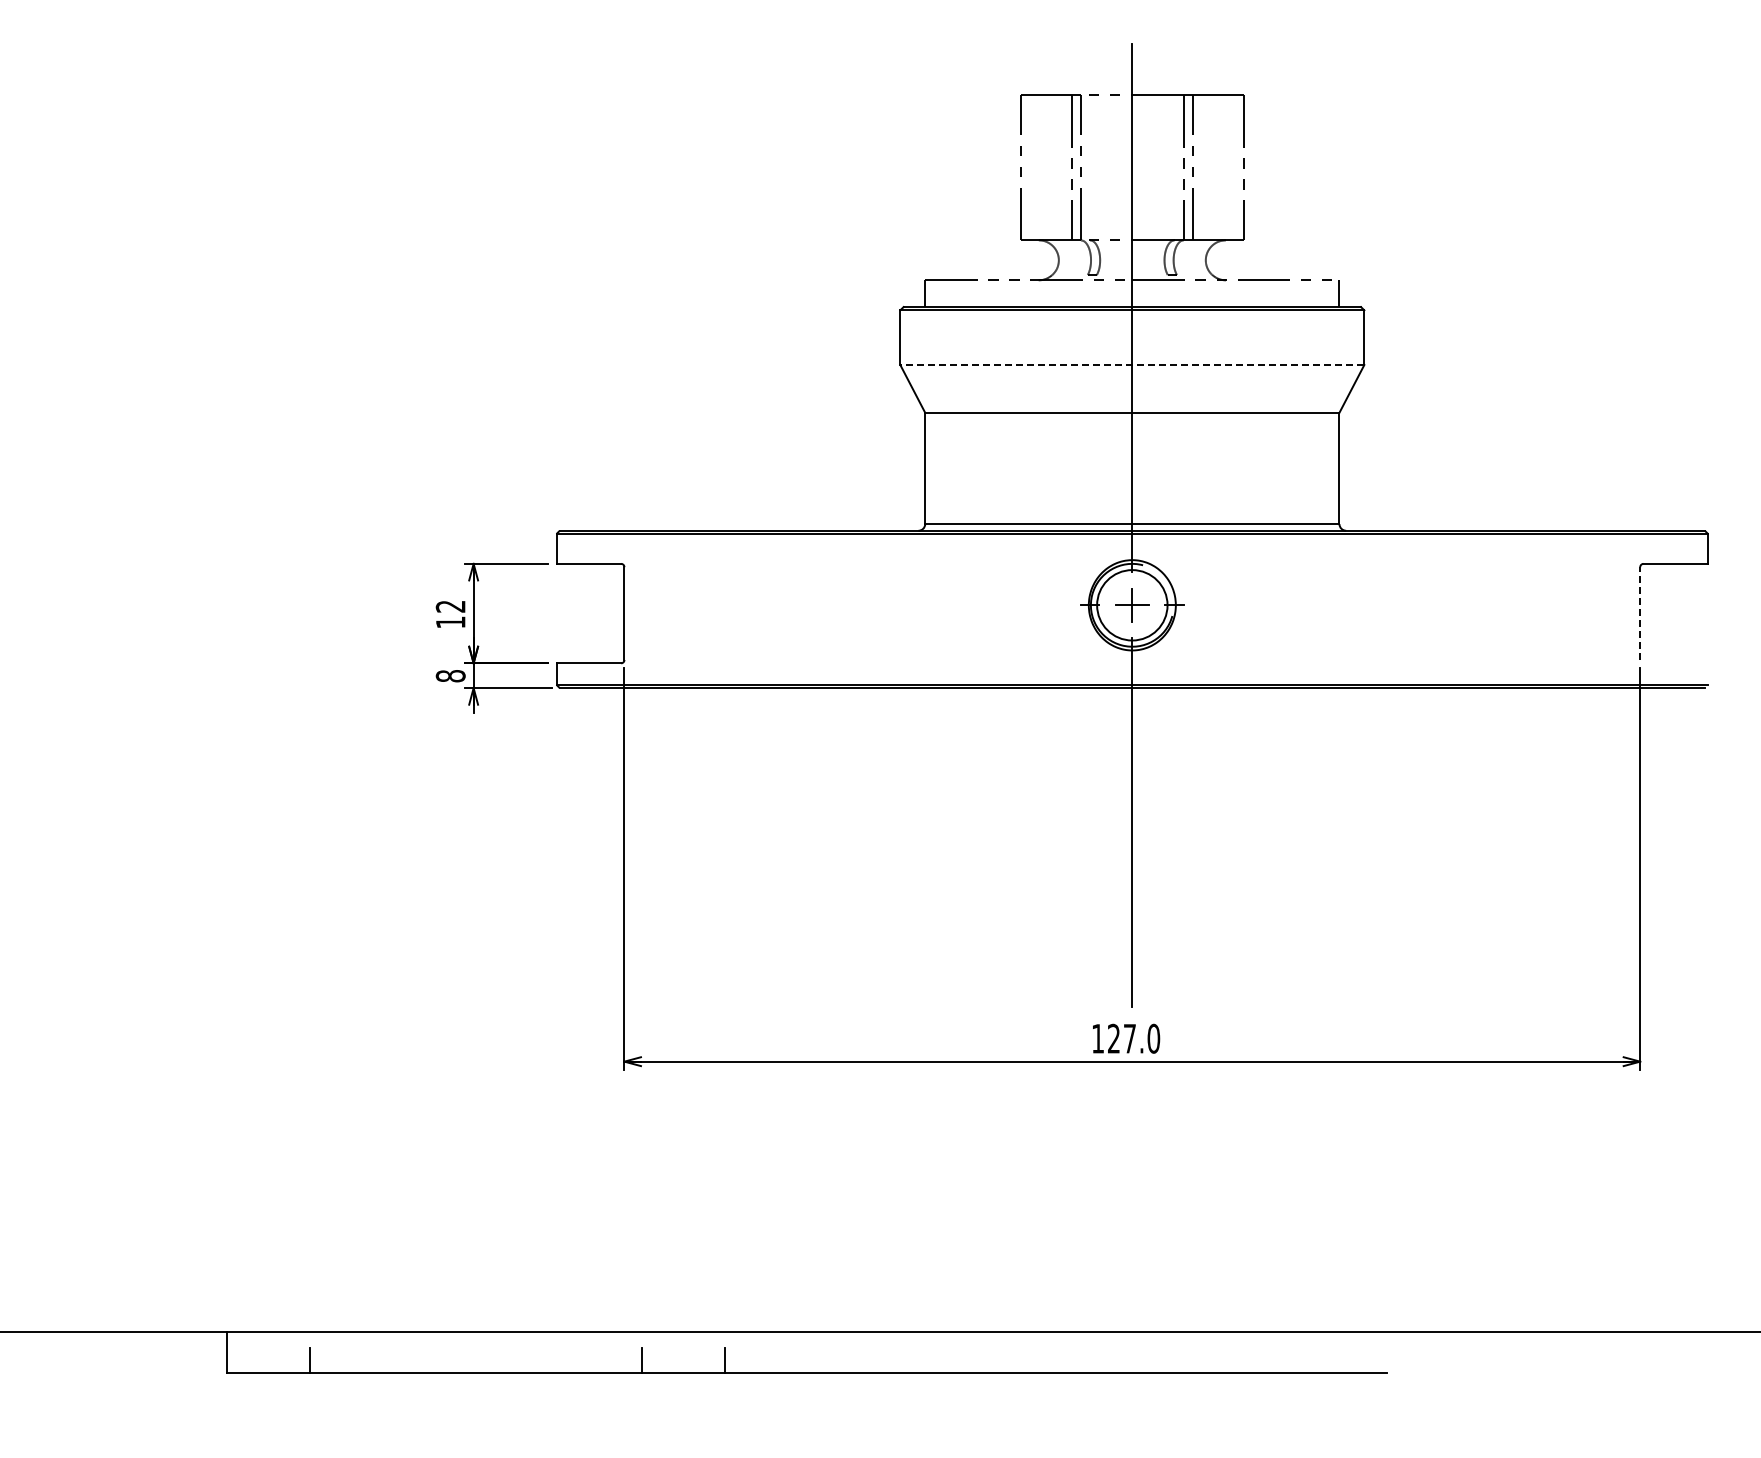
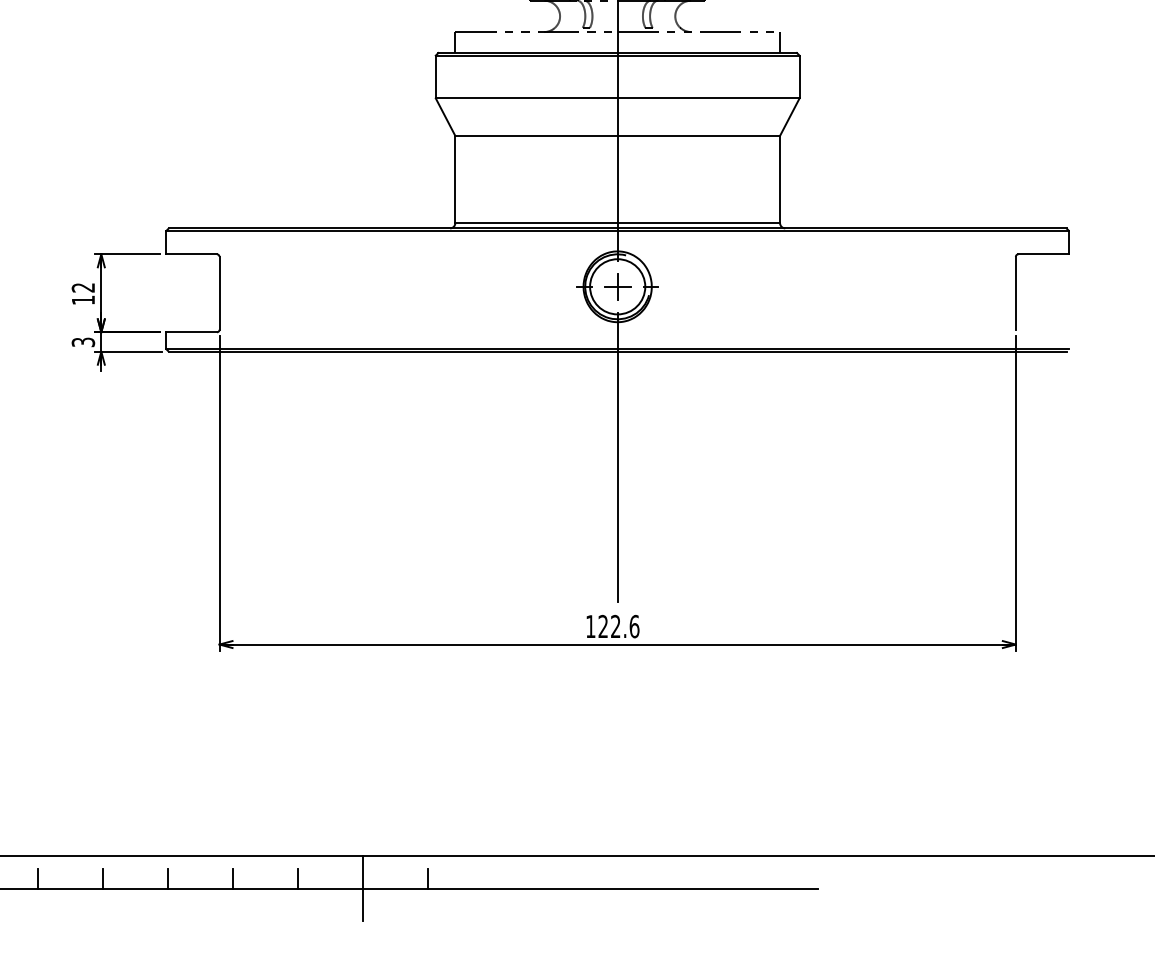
line: (1132, 365) -> (617, 98), dashed -> solid
line: (1640, 613) -> (1016, 293), dashed -> solid
text: (450, 676) -> (83, 342), 8 -> 3
text: (1141, 1038) -> (624, 626), 127.0 -> 122.6
line: (393, 1360) -> (38, 878), added
line: (475, 1360) -> (102, 878), added
line: (558, 1360) -> (167, 878), added
line: (890, 1360) -> (428, 878), added
line: (807, 1372) -> (363, 888), added

